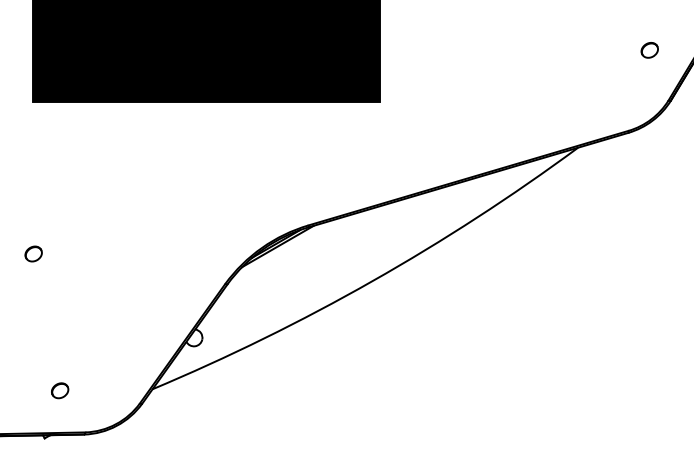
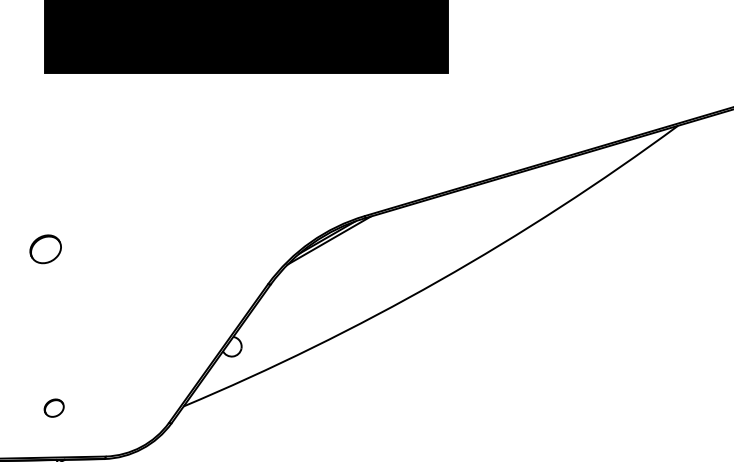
part: (33, 253) -> (45, 248), size x1.6
part: (60, 390) -> (54, 407), moved

